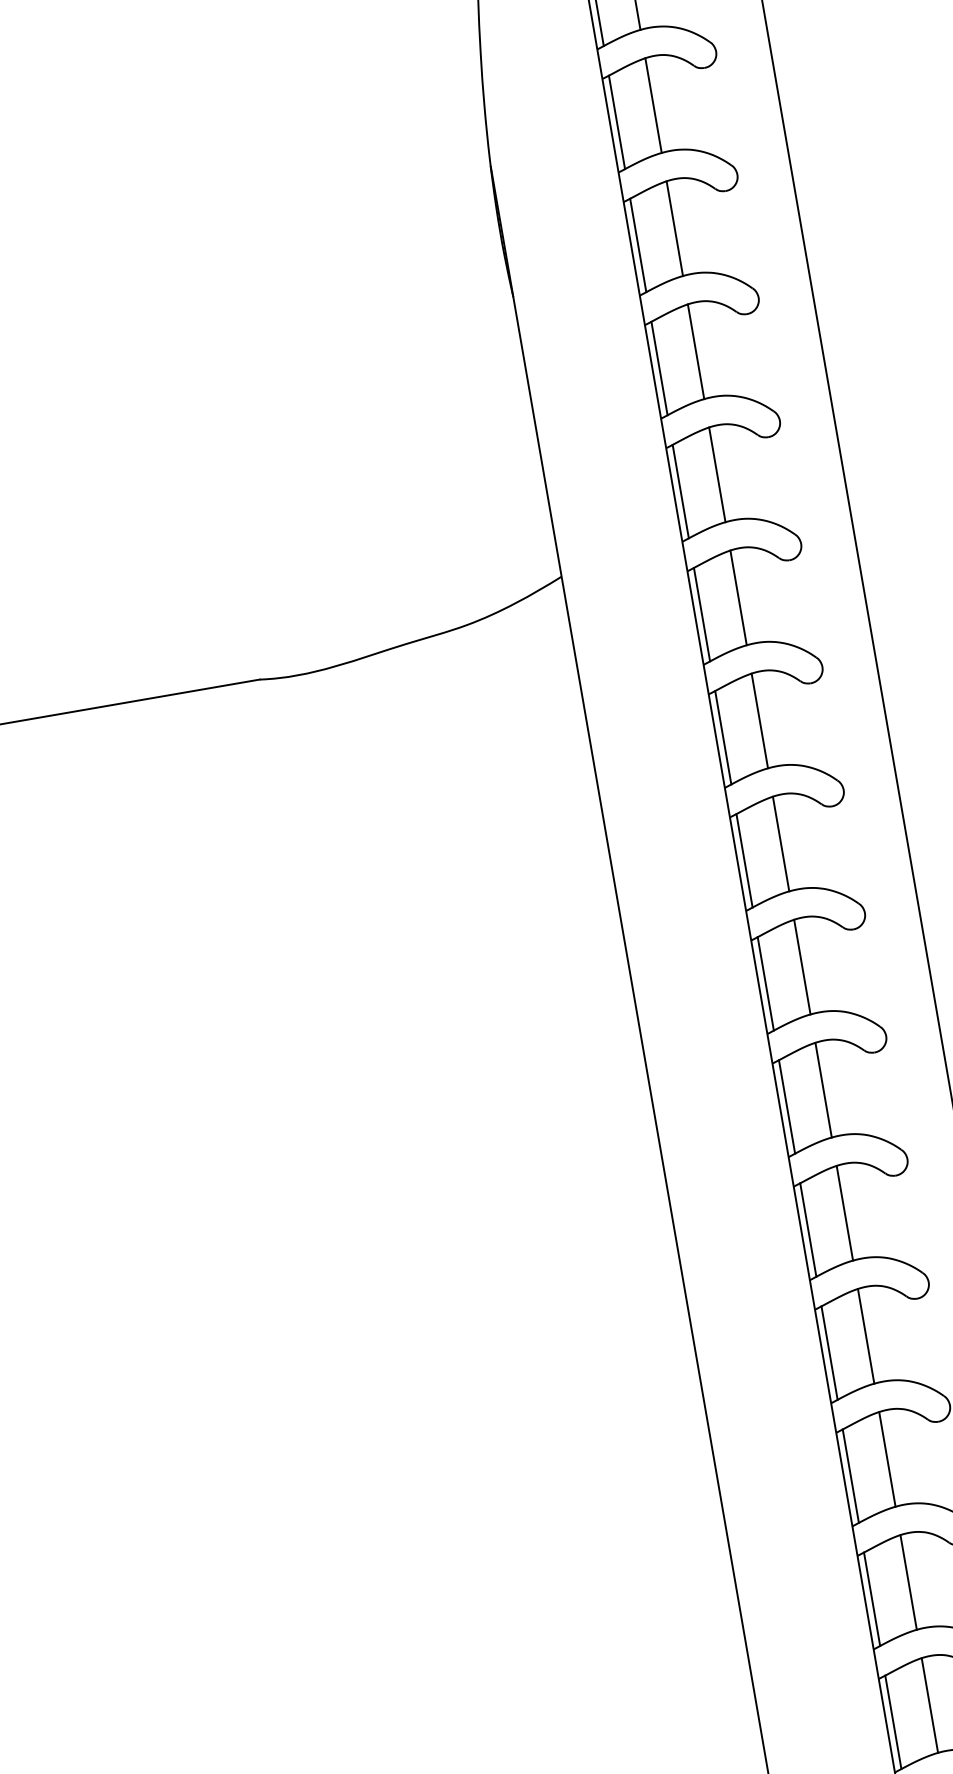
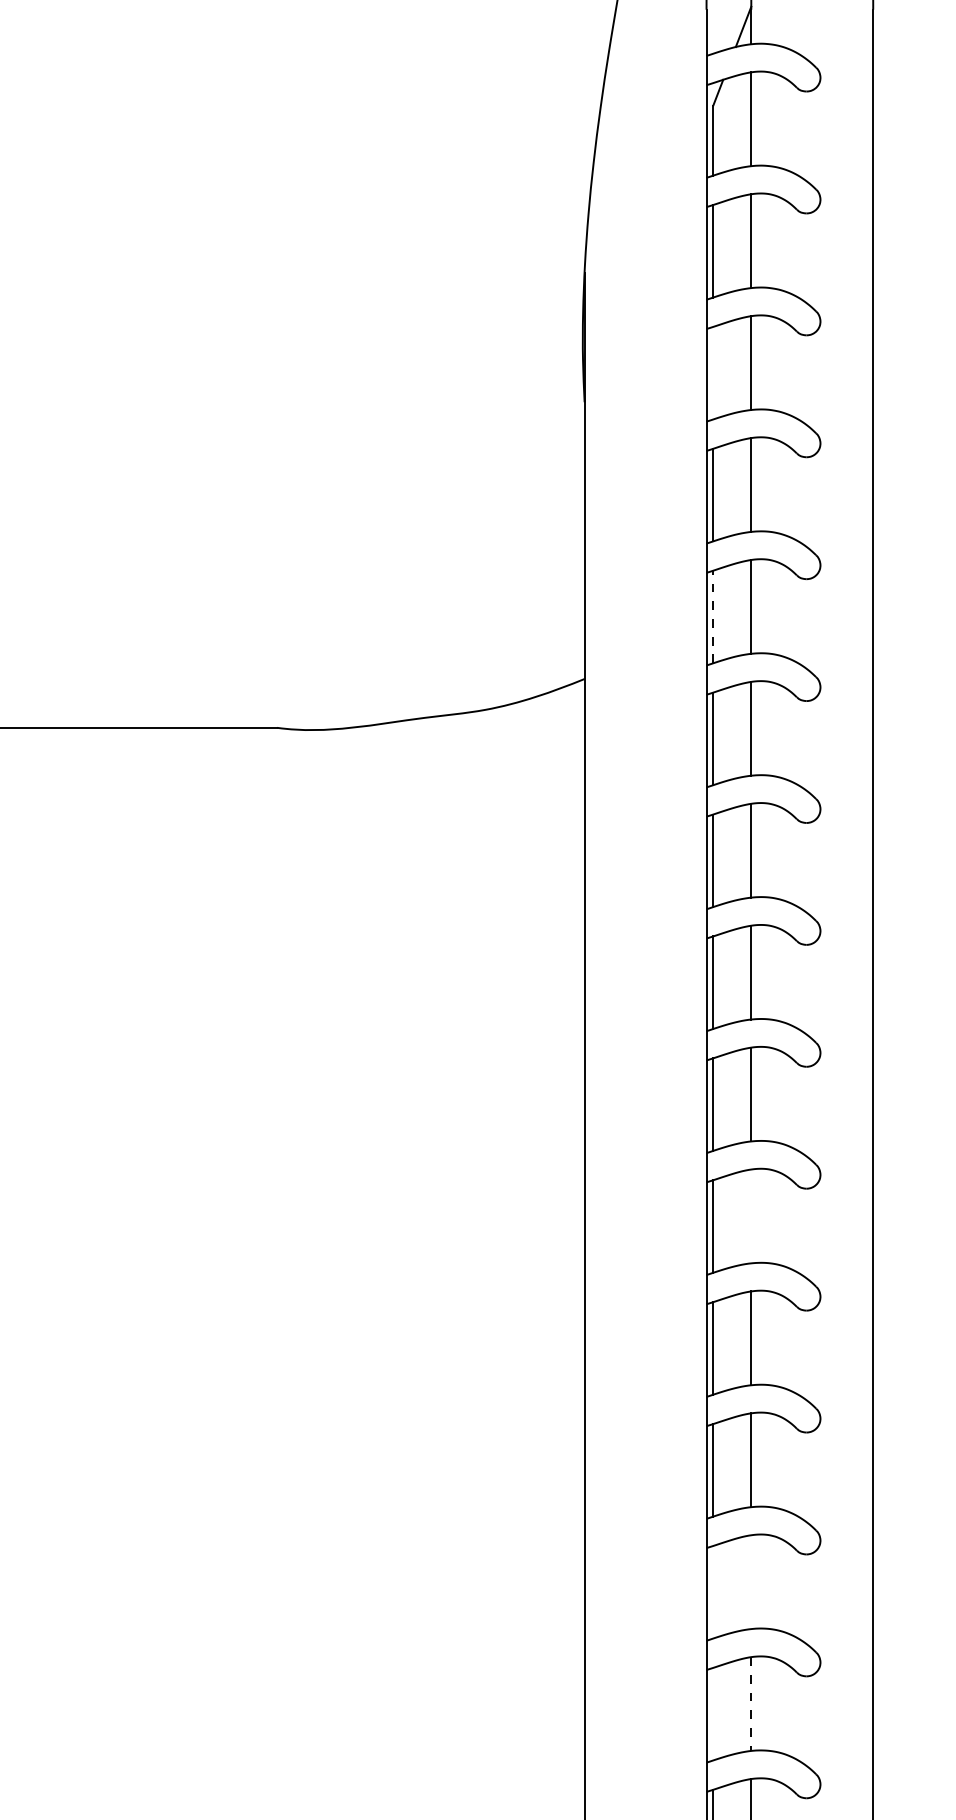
line: (638, 244) -> (713, 372), removed
line: (680, 491) -> (713, 616), solid -> dashed
line: (823, 1090) -> (751, 1216), removed
line: (887, 1459) -> (751, 1582), removed
line: (850, 1475) -> (713, 1591), removed
line: (908, 1582) -> (751, 1704), solid -> dashed
line: (872, 1598) -> (713, 1713), removed

